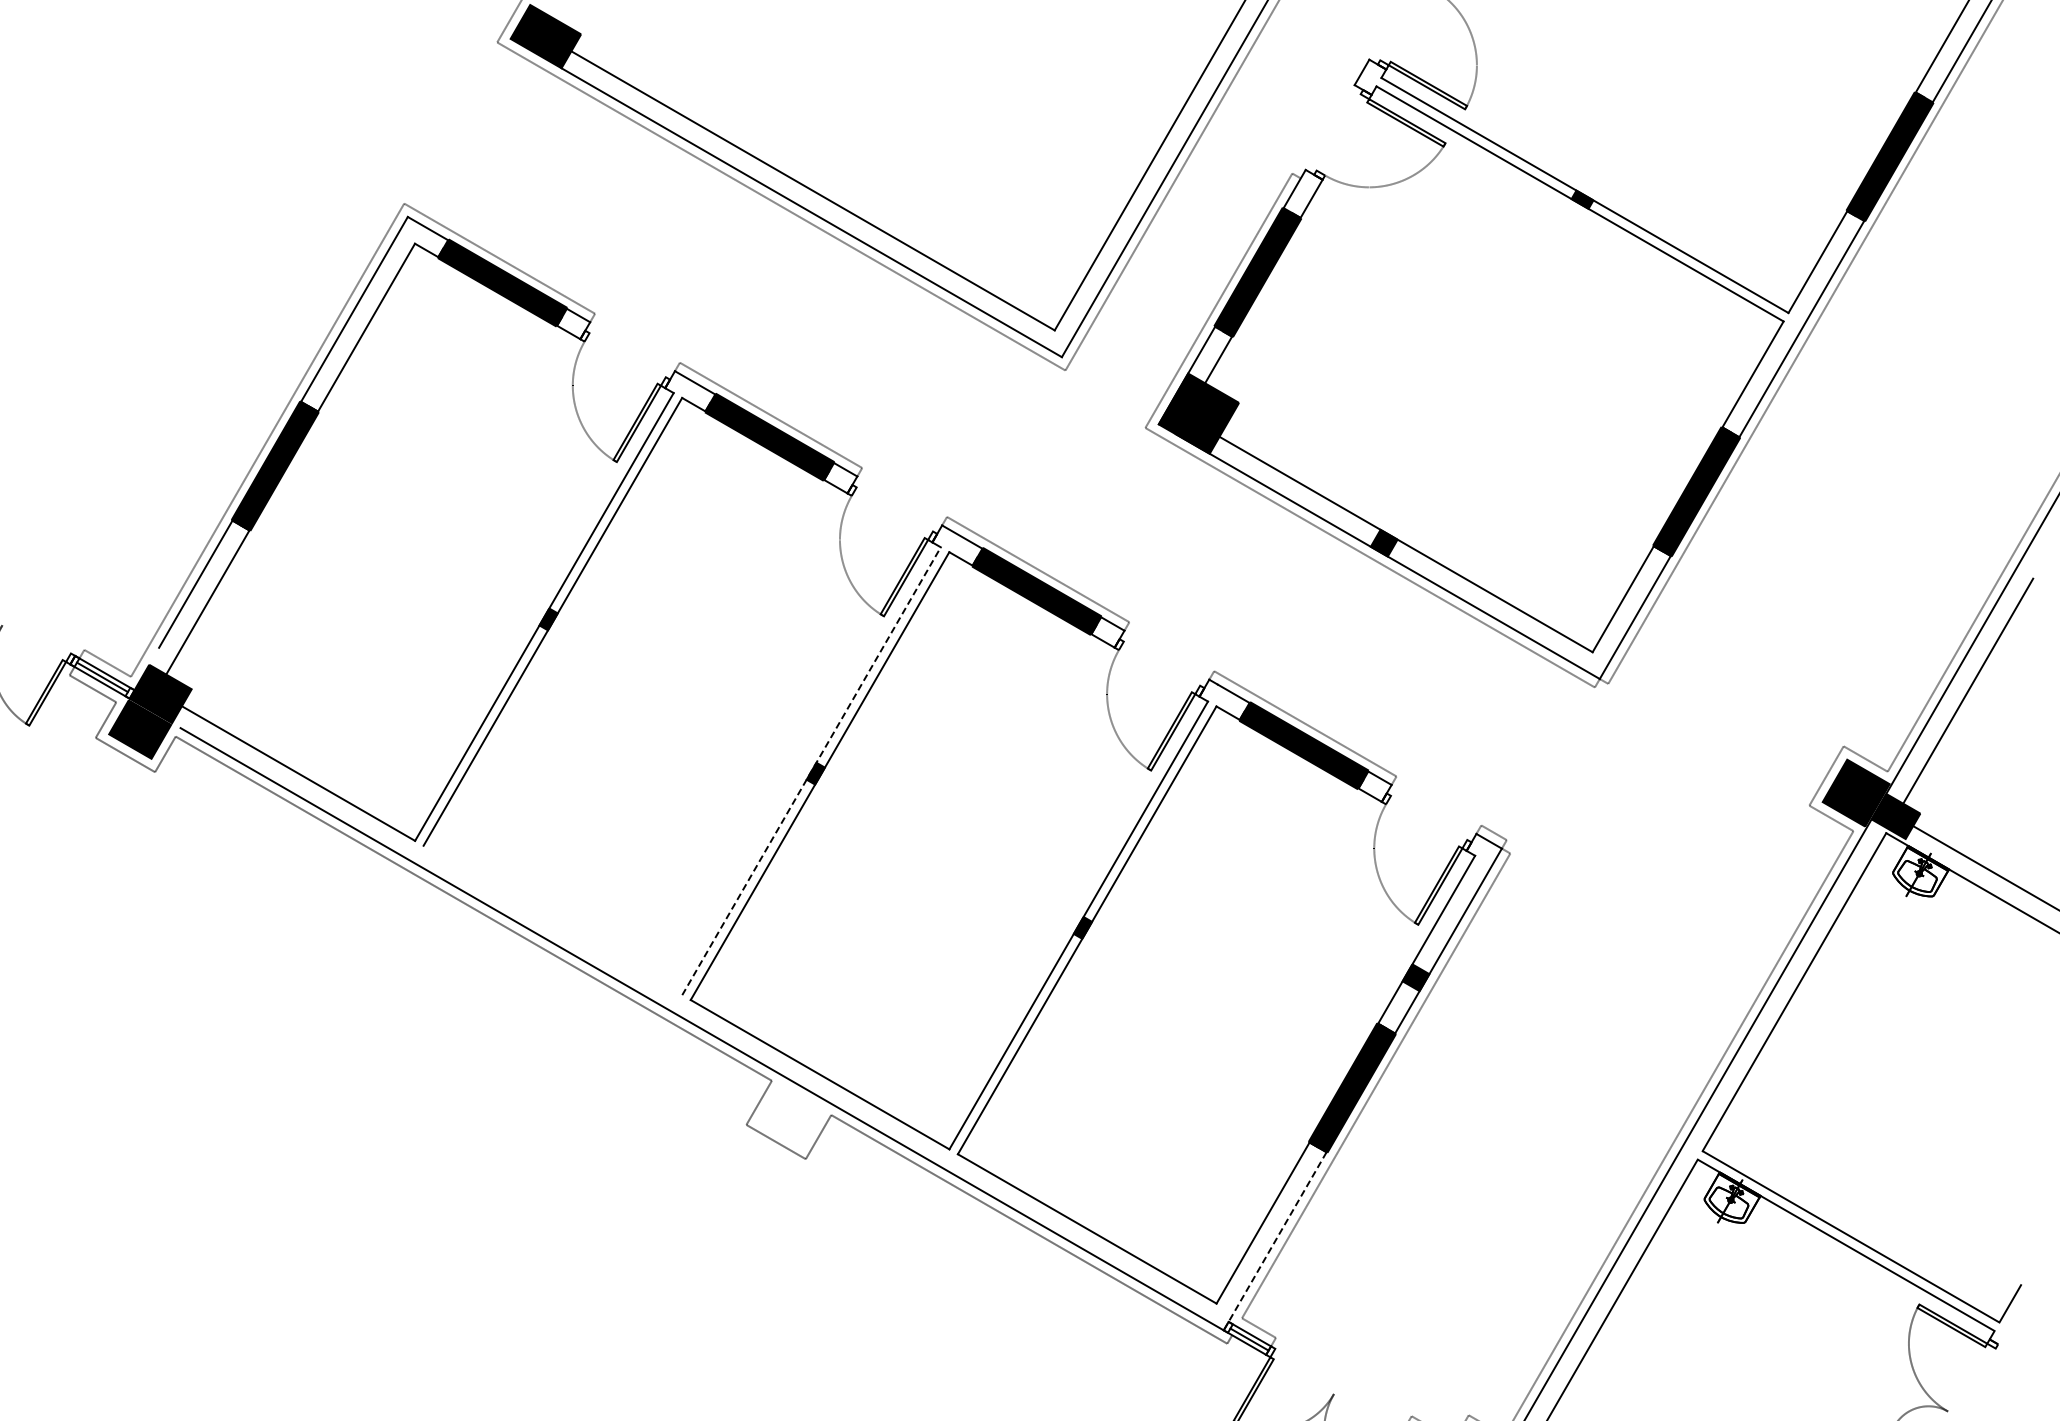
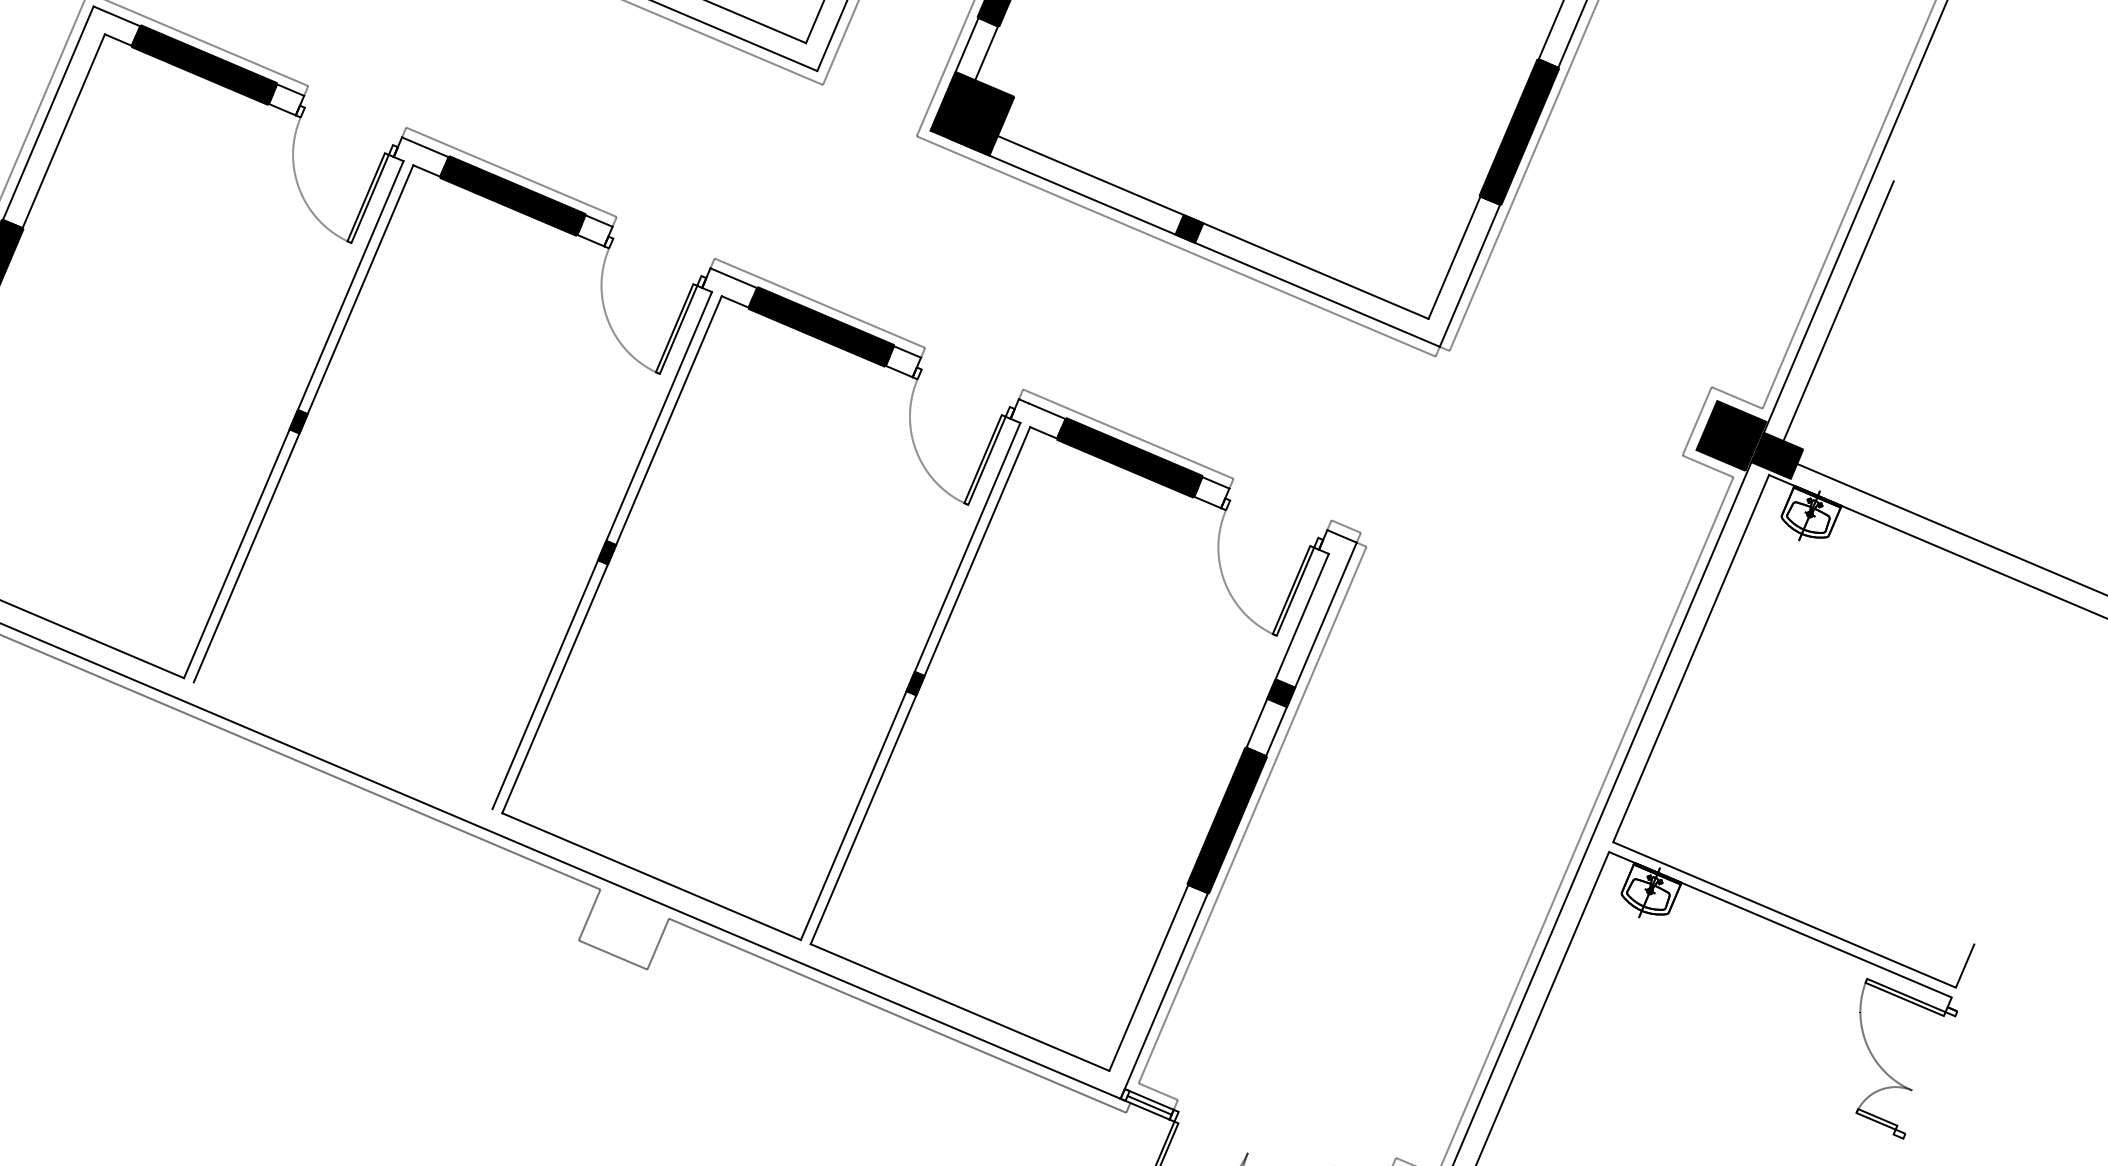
line: (811, 771) -> (602, 550), dashed -> solid
line: (1275, 1241) -> (1164, 996), dashed -> solid

